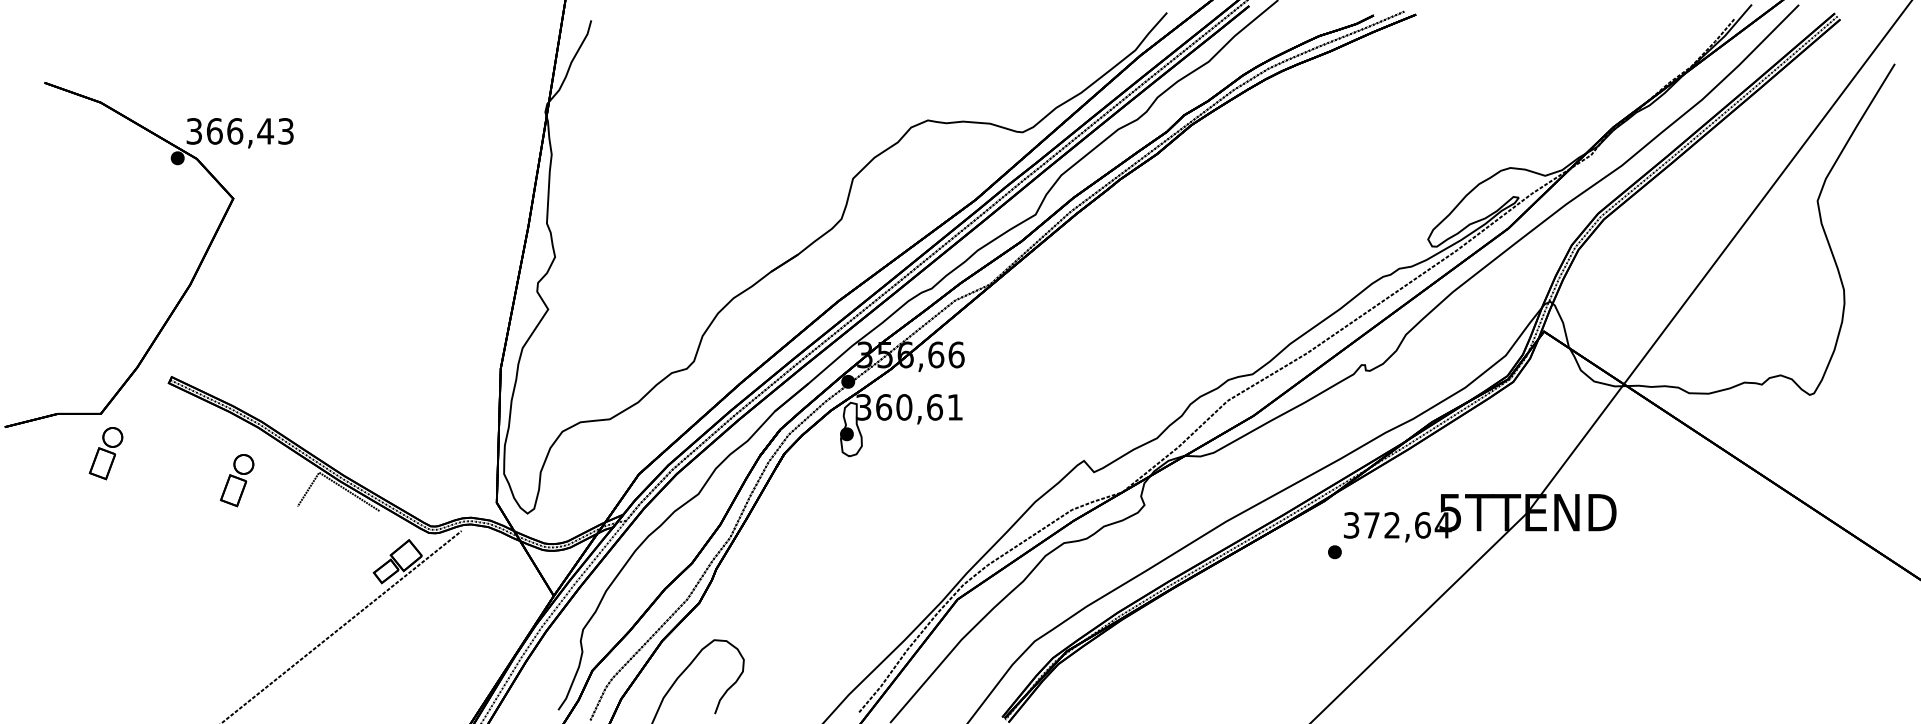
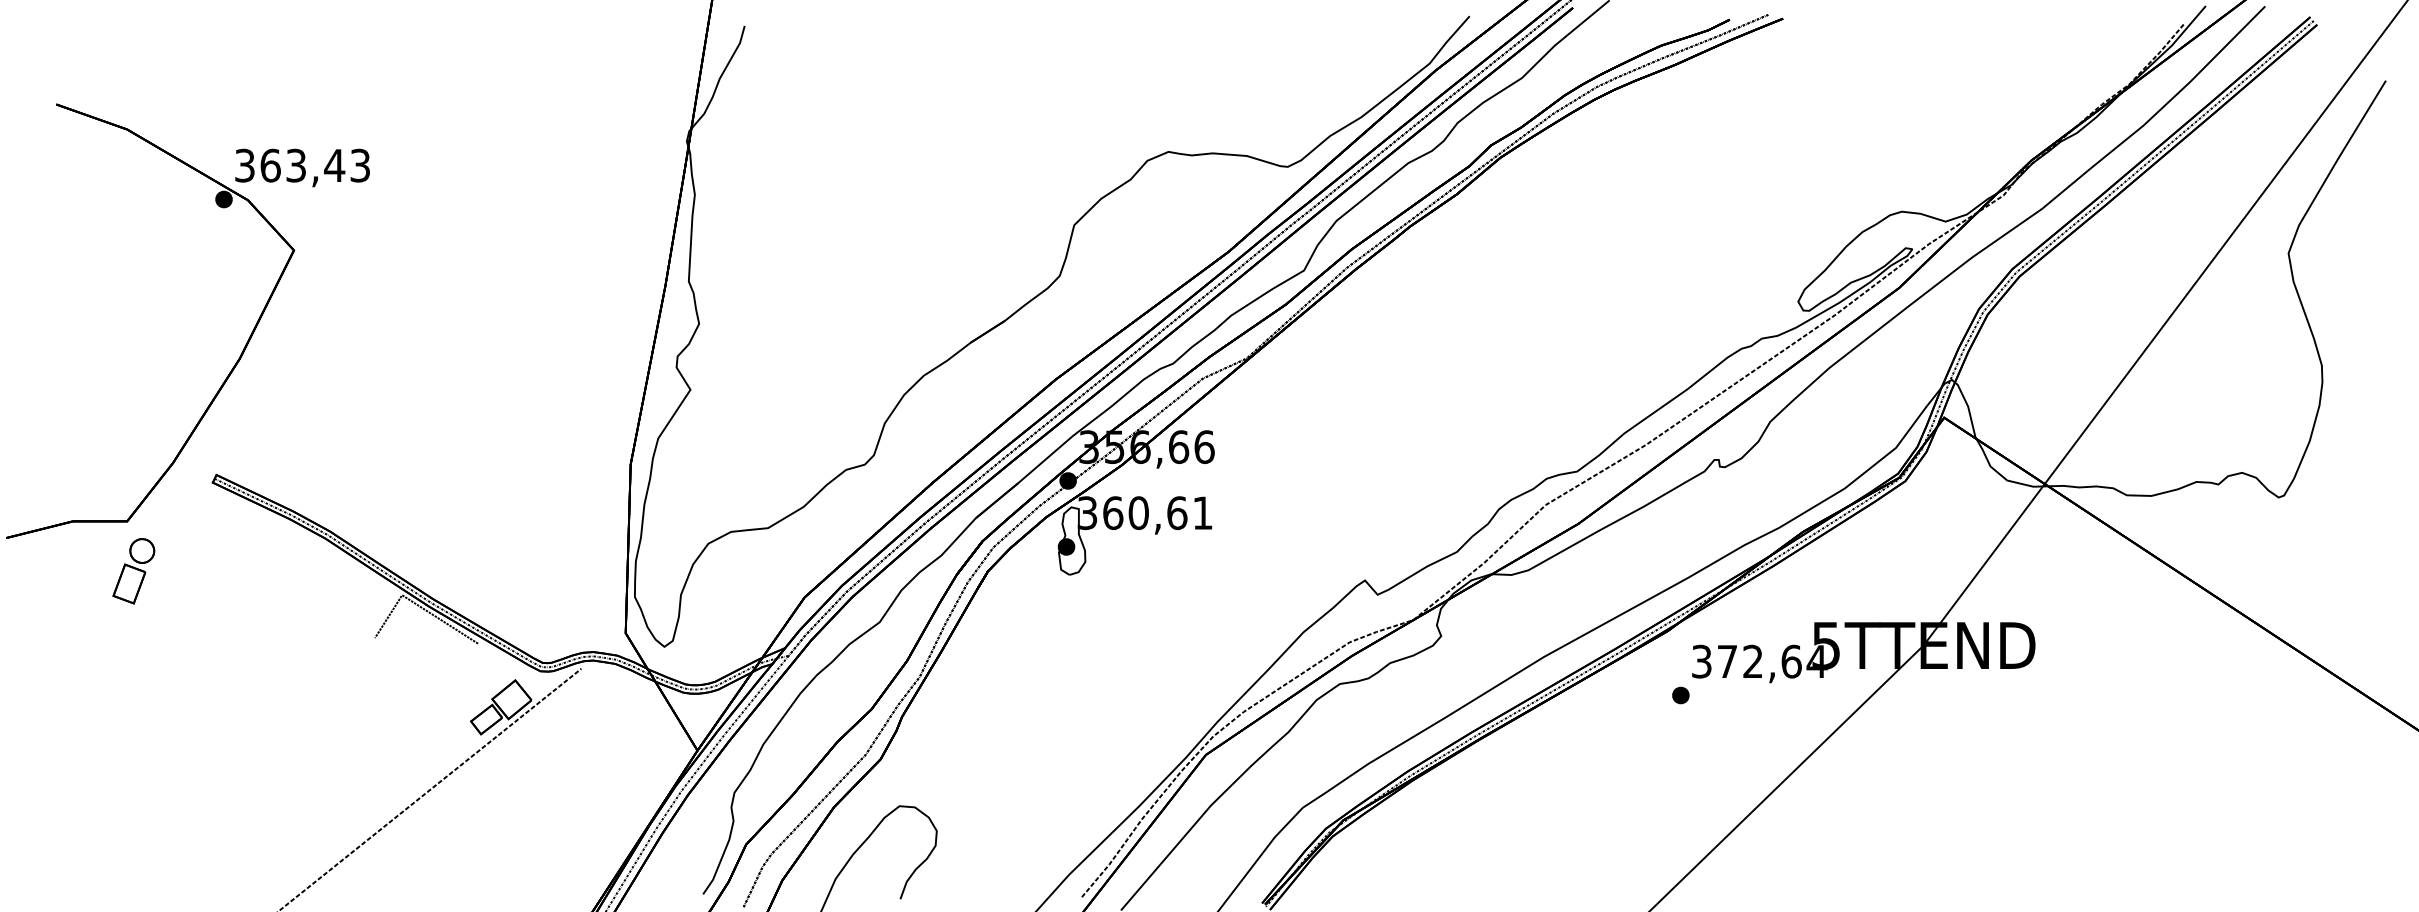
text: (235, 131) -> (296, 165), 366,43 -> 363,43
part: (236, 480) -> (298, 605), removed

